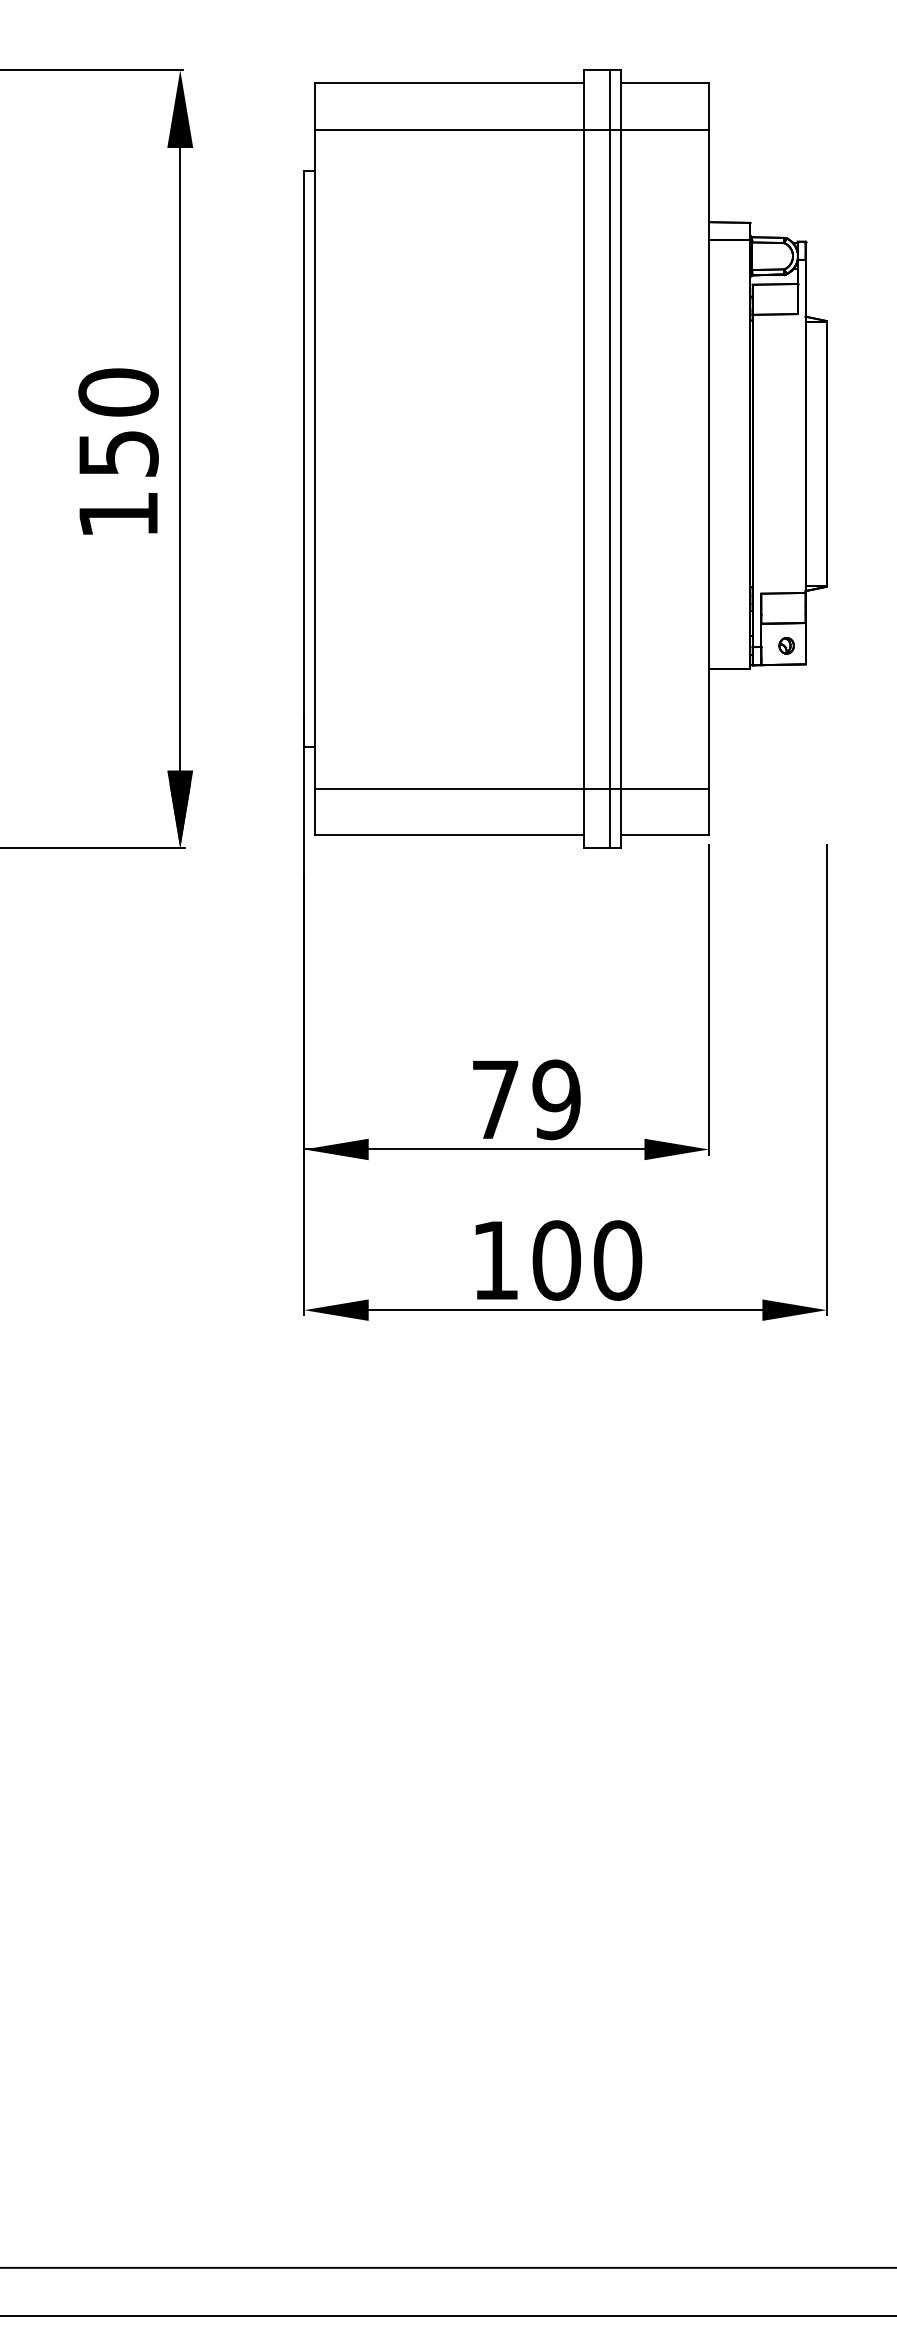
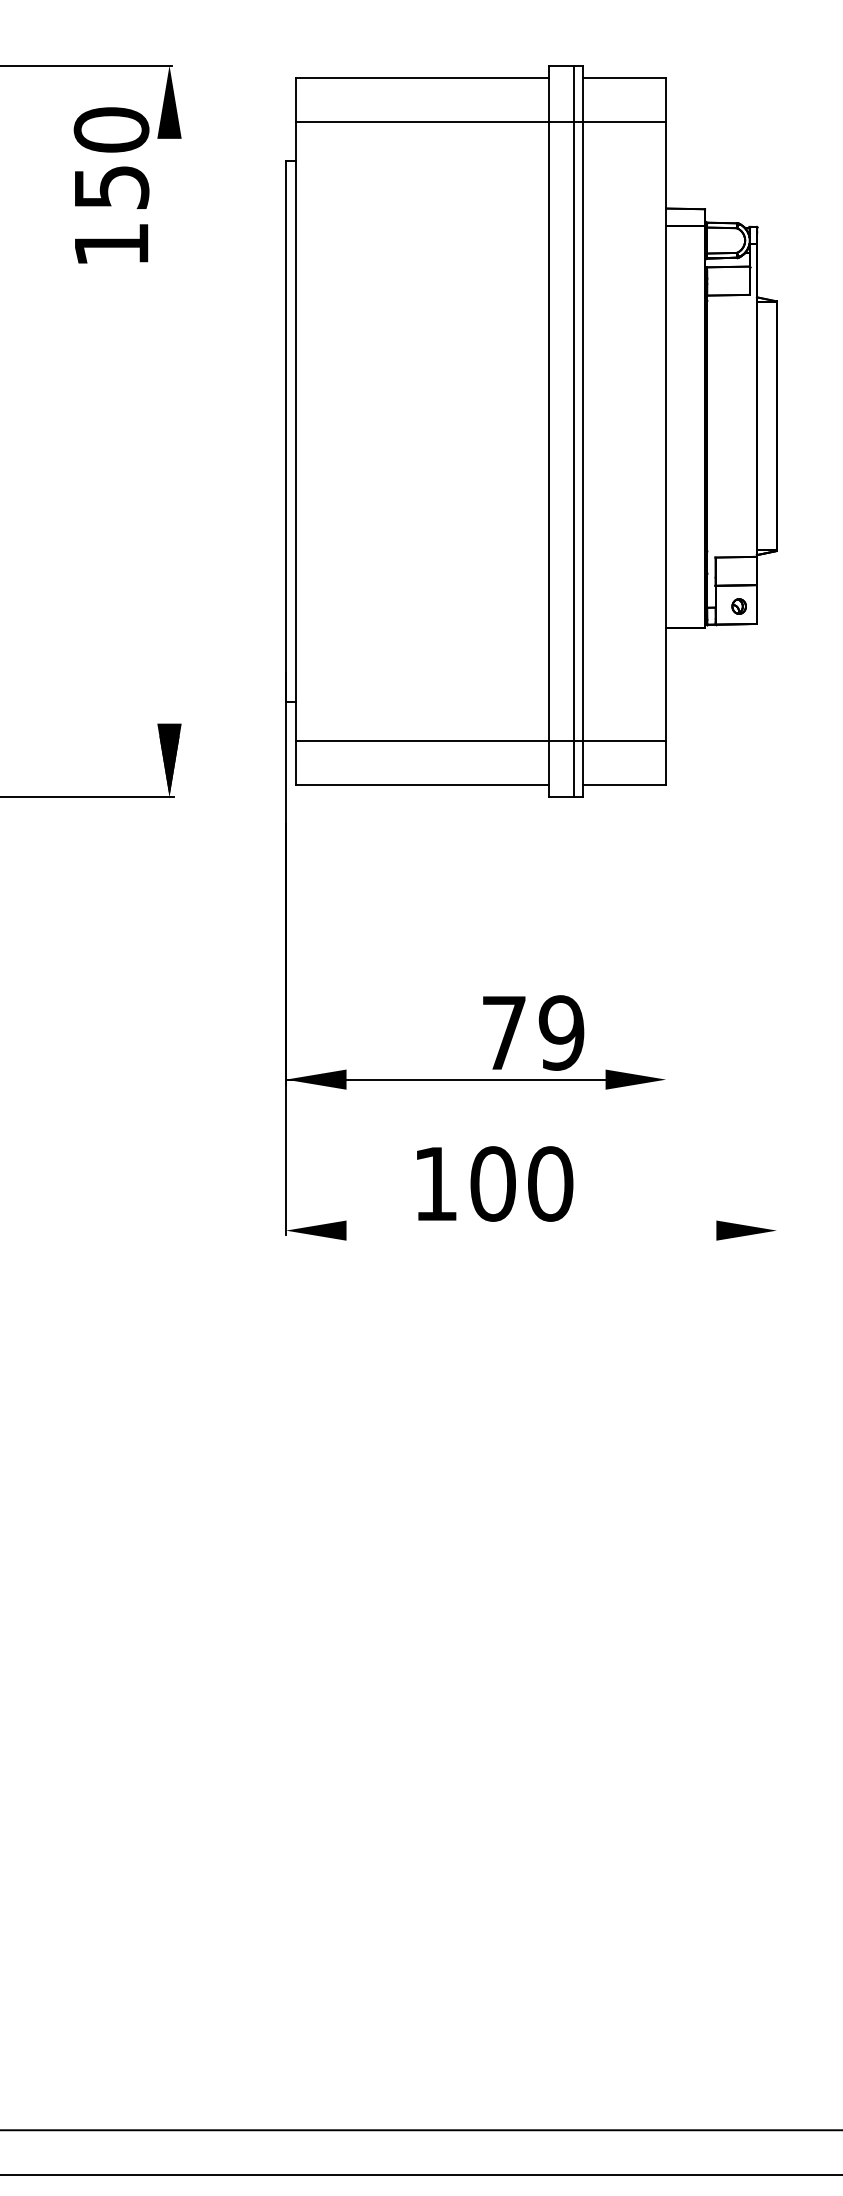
text: (118, 451) -> (111, 185), moved
line: (180, 491) -> (169, 461), removed
line: (708, 999) -> (665, 938), removed
line: (826, 1080) -> (776, 1014), removed
text: (526, 1099) -> (533, 1032), moved
text: (558, 1260) -> (494, 1183), moved
line: (539, 1310) -> (506, 1230), removed

